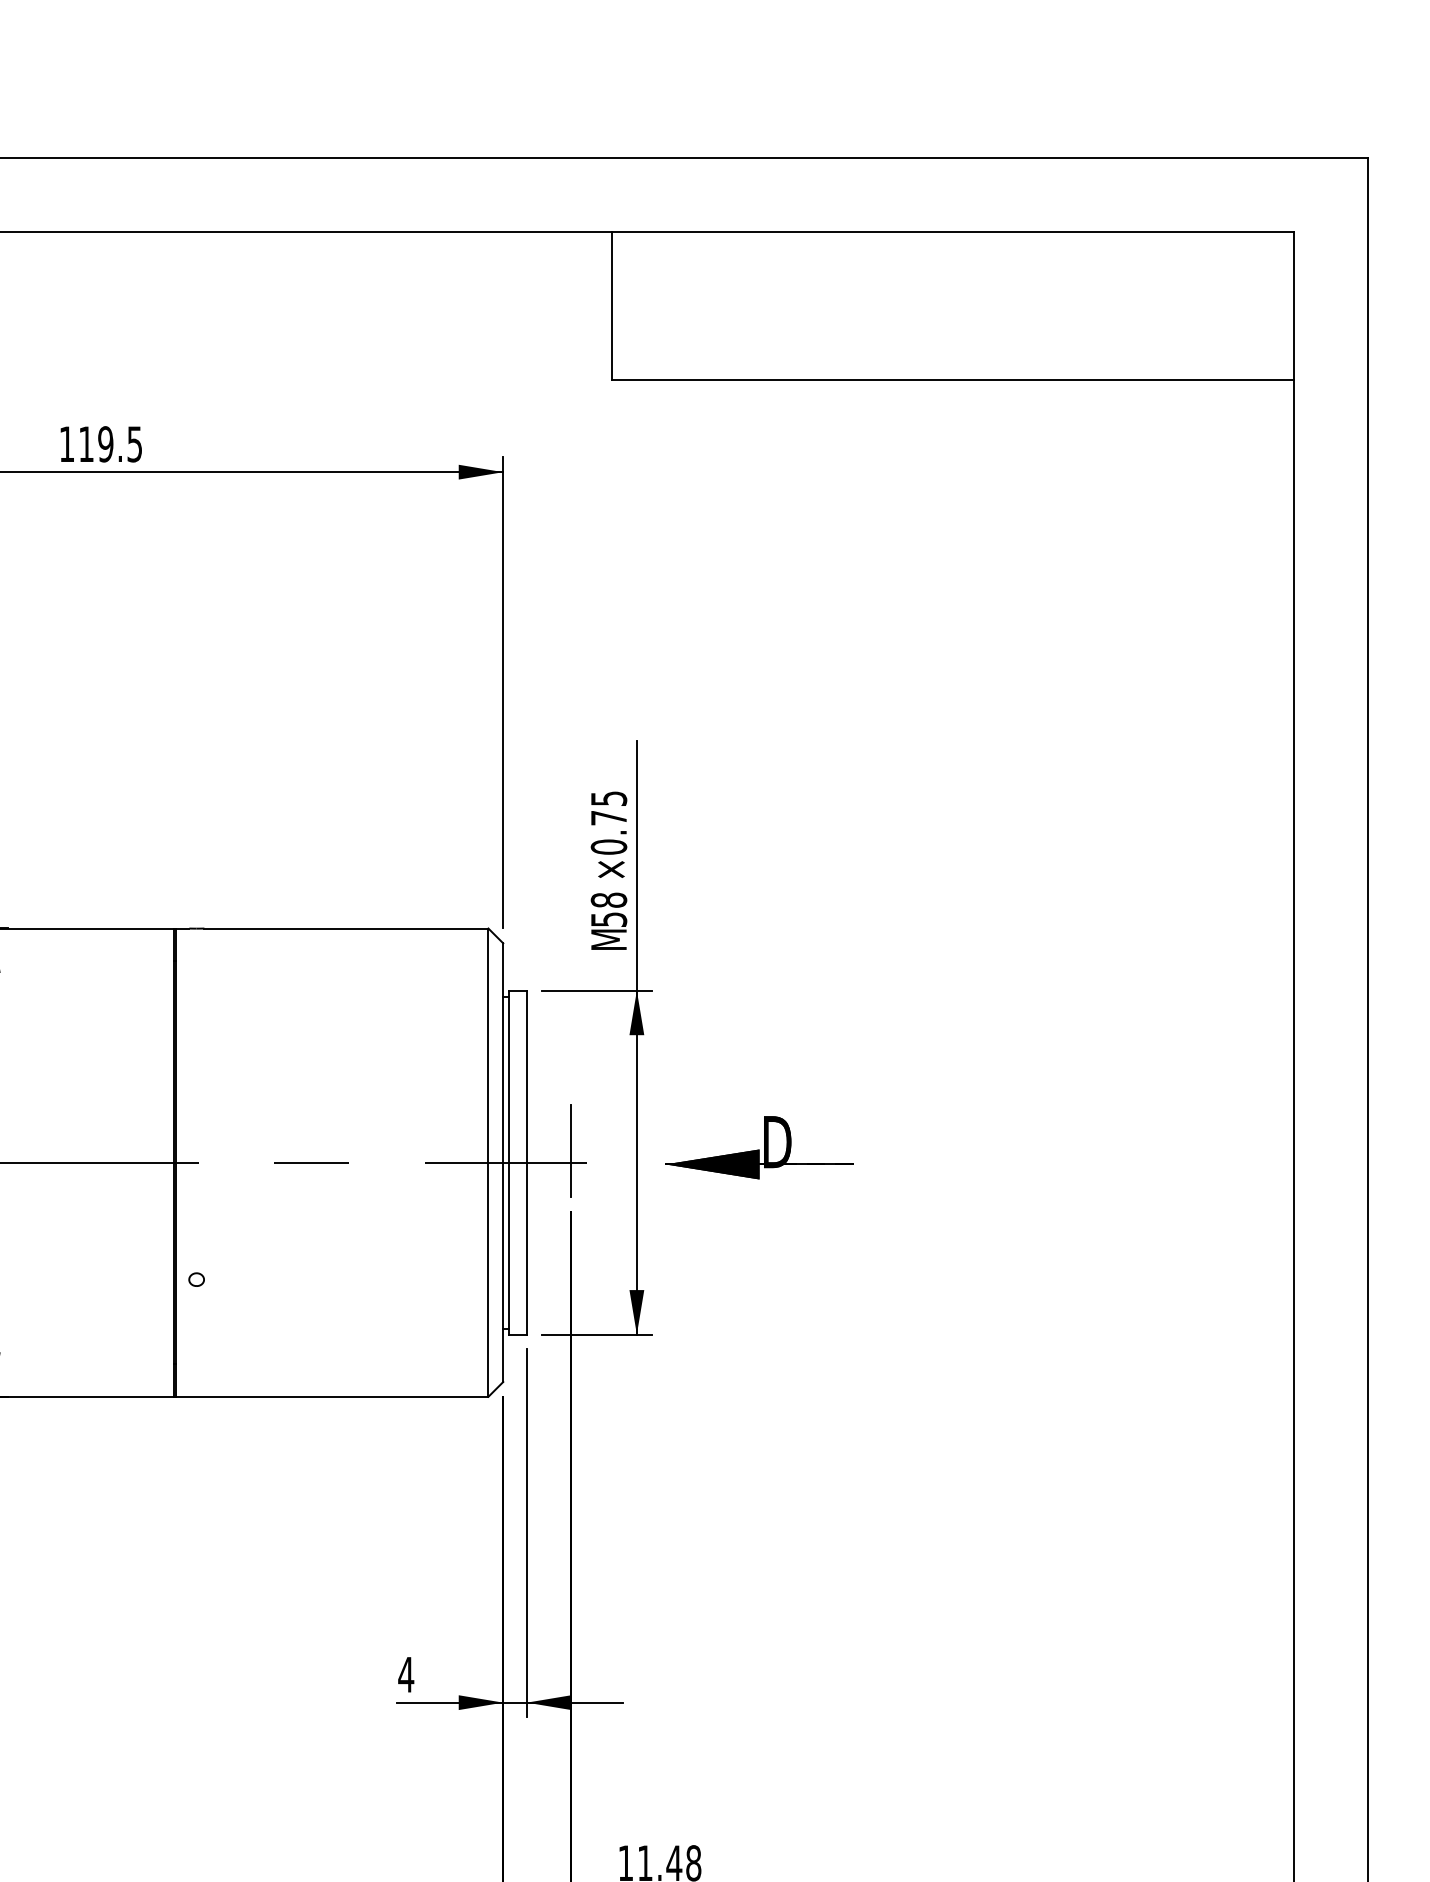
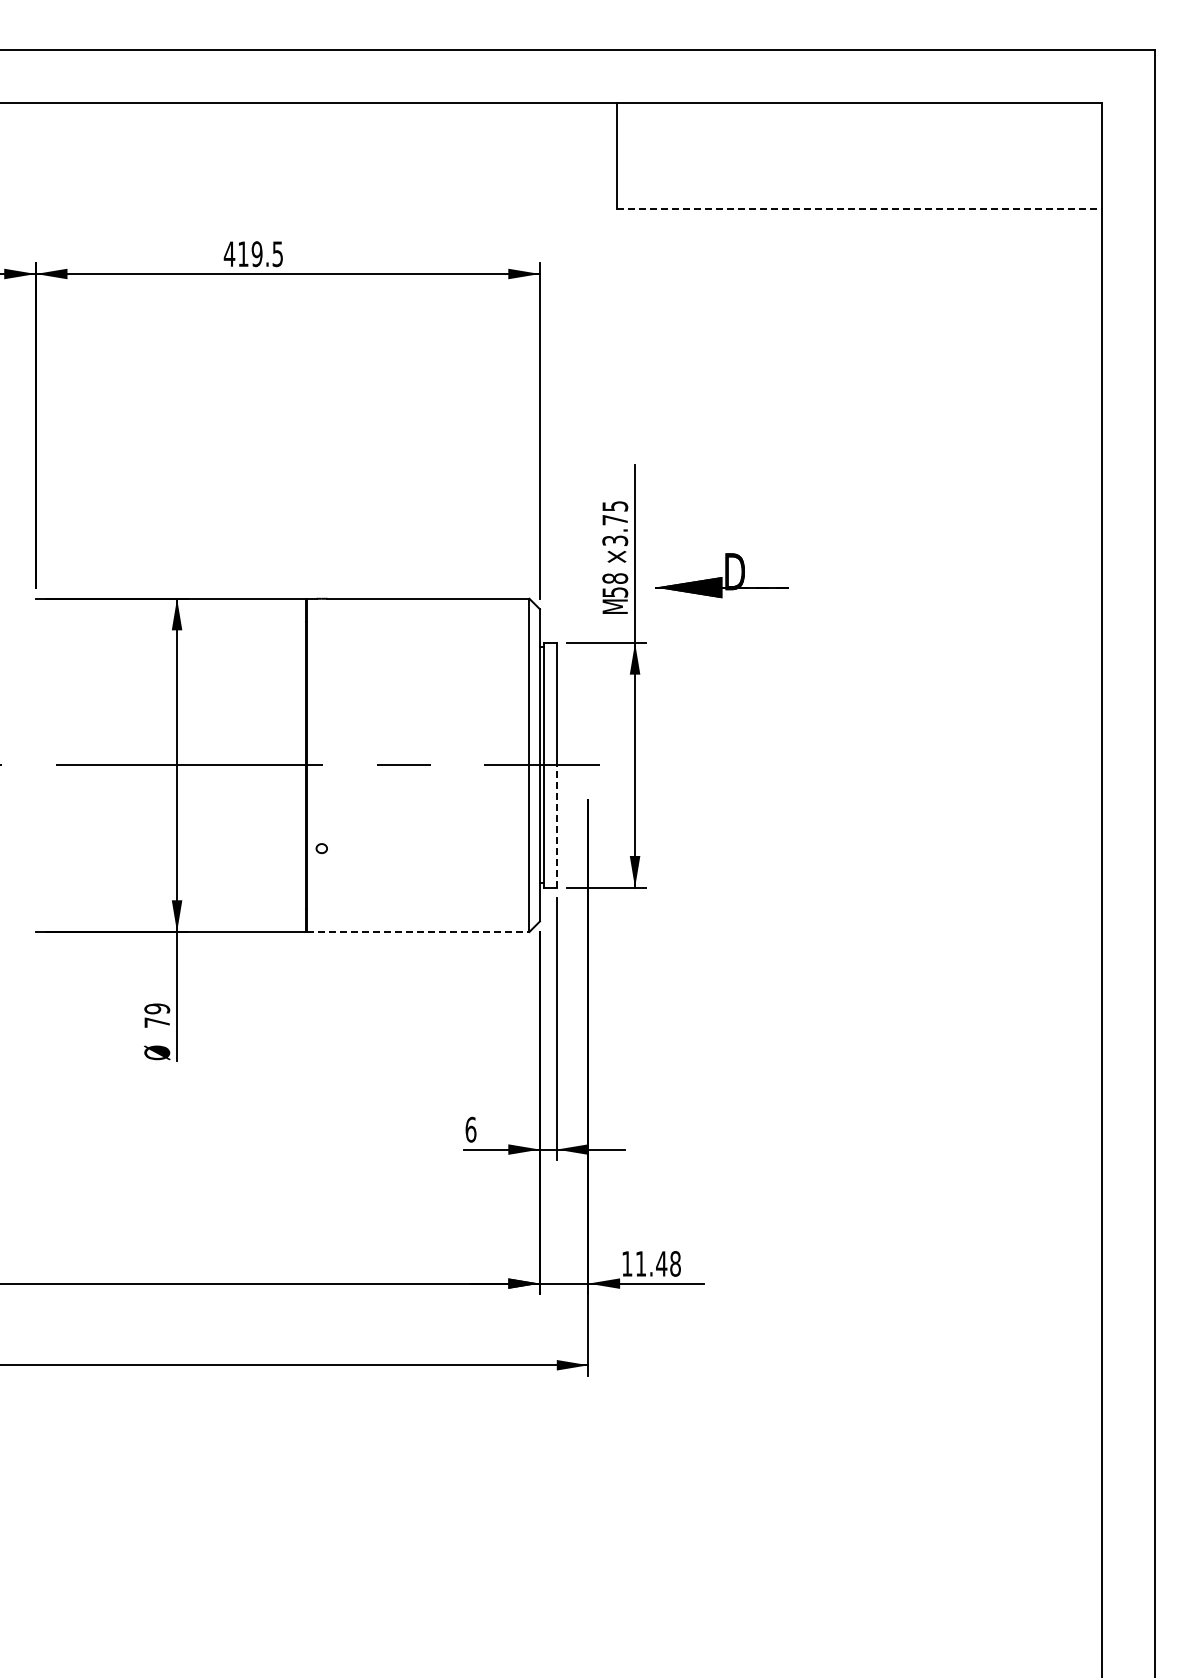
line: (952, 380) -> (859, 208), solid -> dashed
text: (66, 443) -> (229, 253), 119.5 -> 419.5
text: (609, 846) -> (615, 540), ×0.75 -> ×3.75
part: (758, 1147) -> (721, 575), moved
line: (571, 1150) -> (588, 756), removed
line: (526, 1248) -> (556, 826), solid -> dashed
line: (332, 1396) -> (418, 931), solid -> dashed
text: (405, 1674) -> (470, 1129), 4 -> 6

